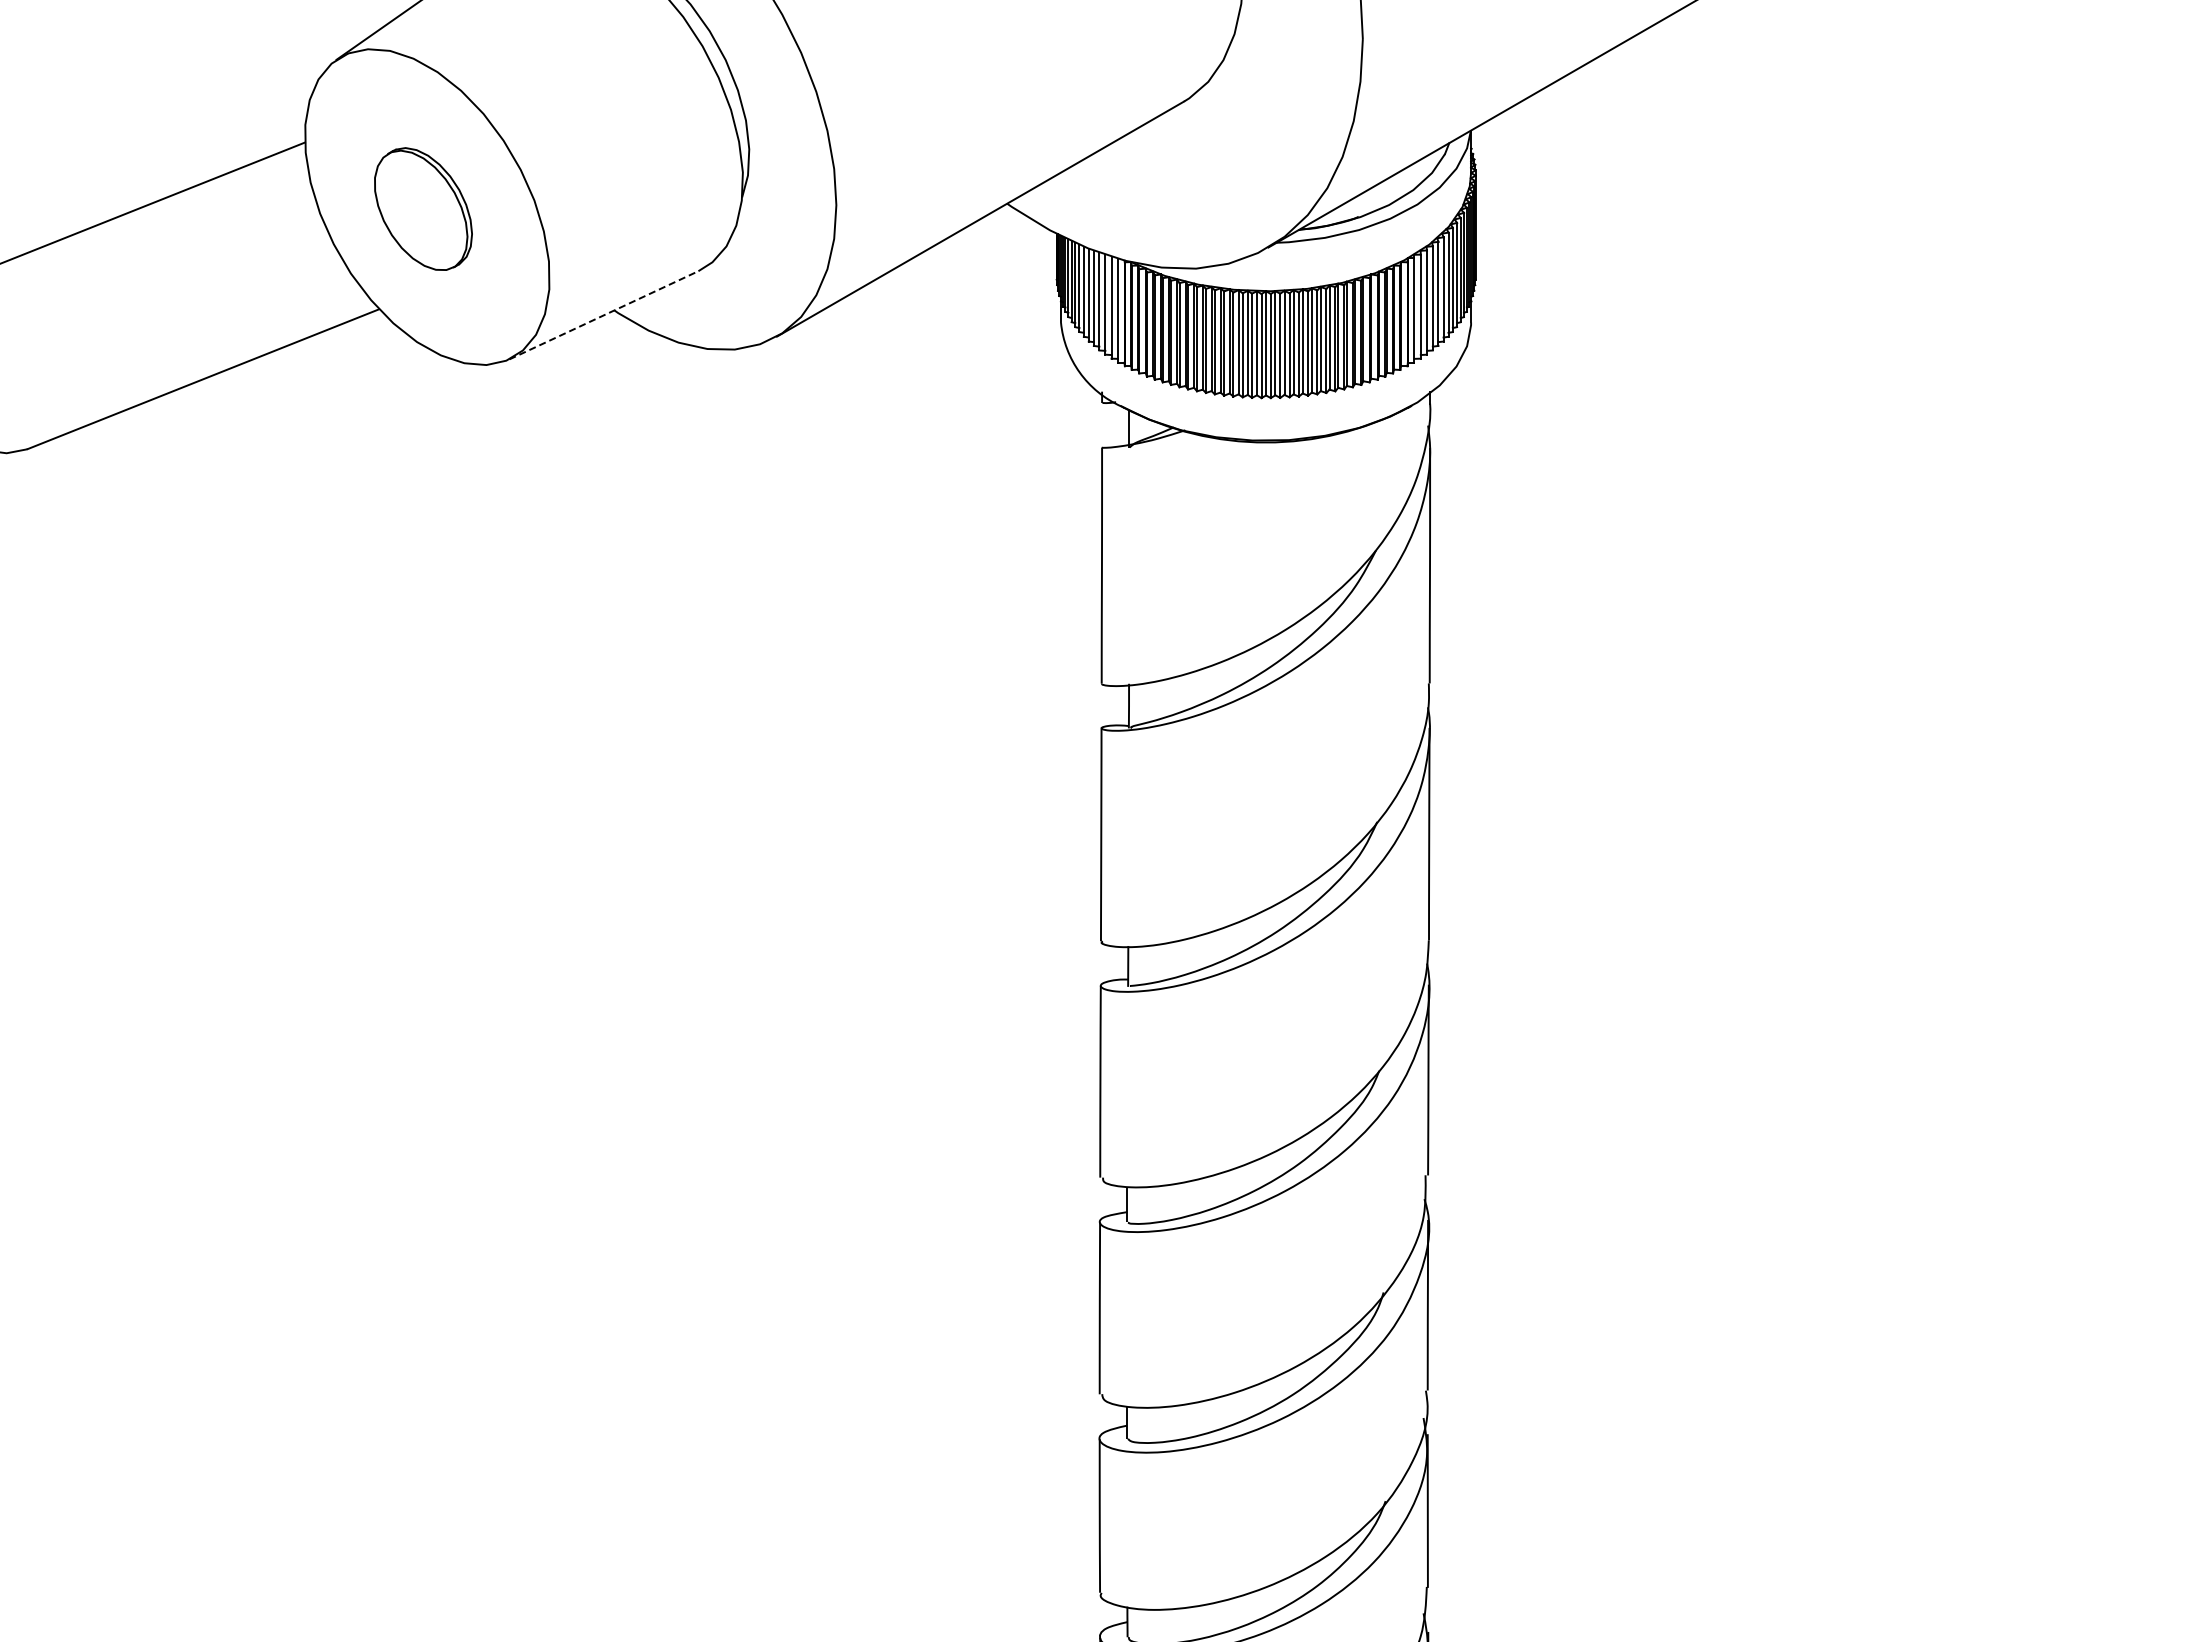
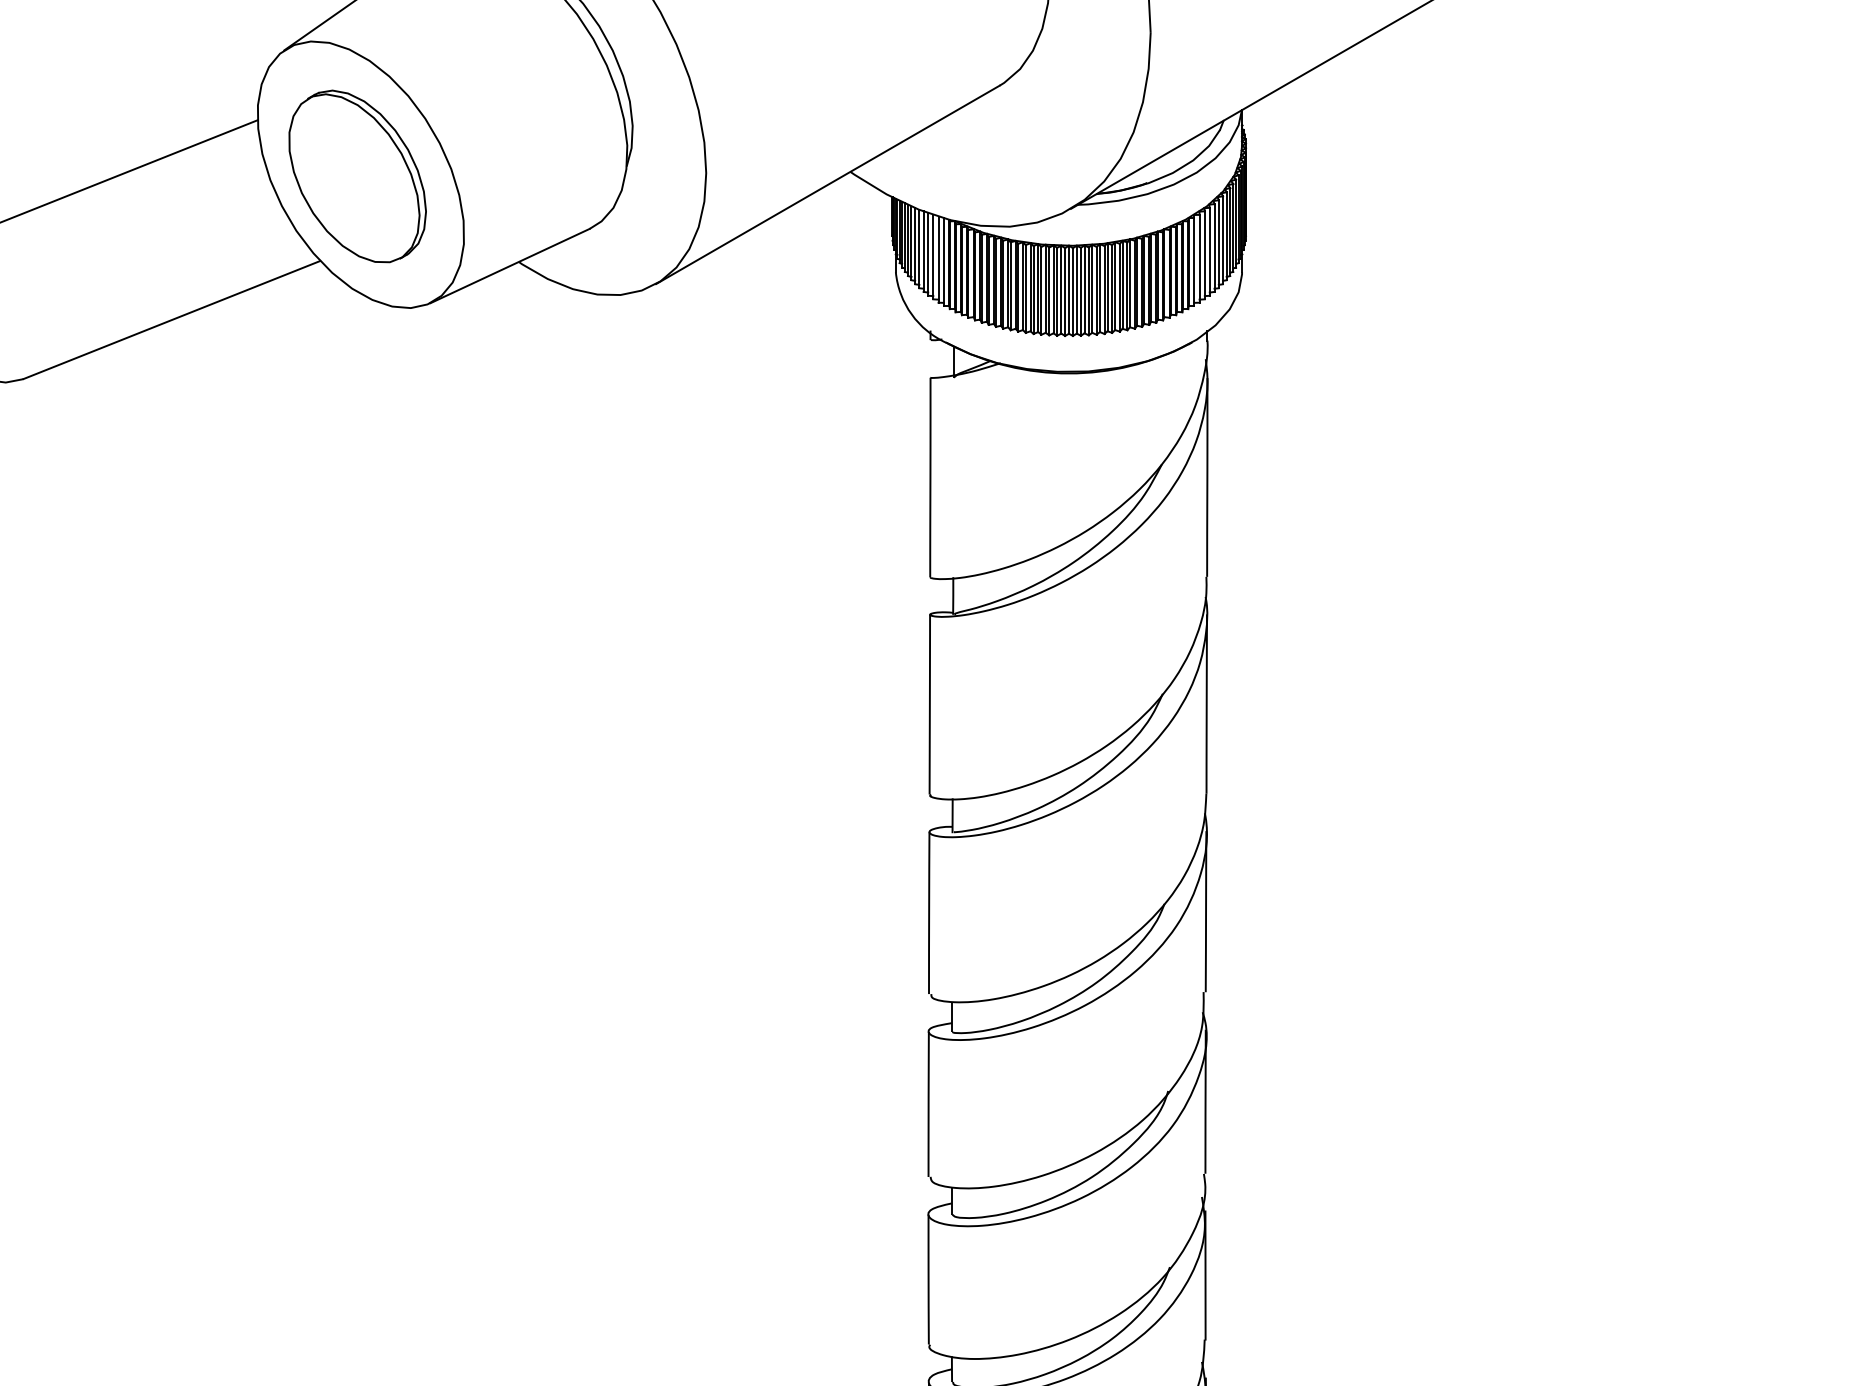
part: (423, 208) -> (357, 175), size x1.67
line: (604, 315) -> (510, 266), dashed -> solid

